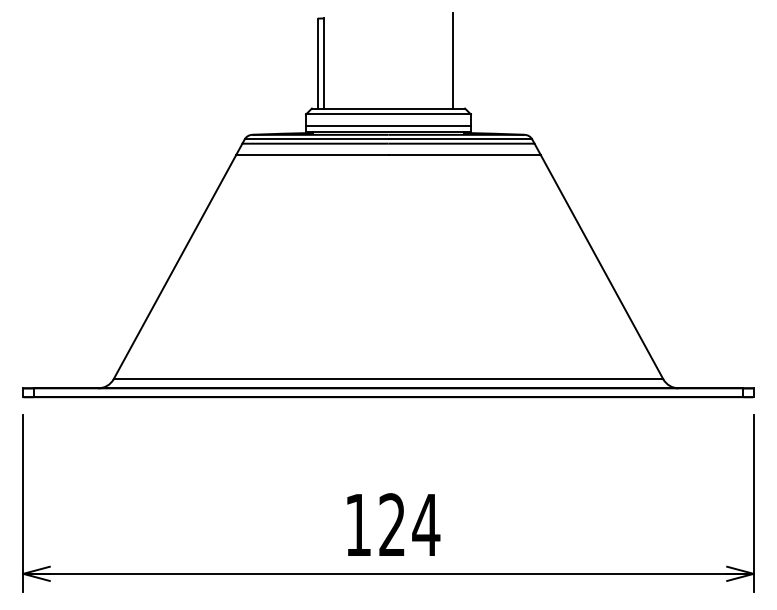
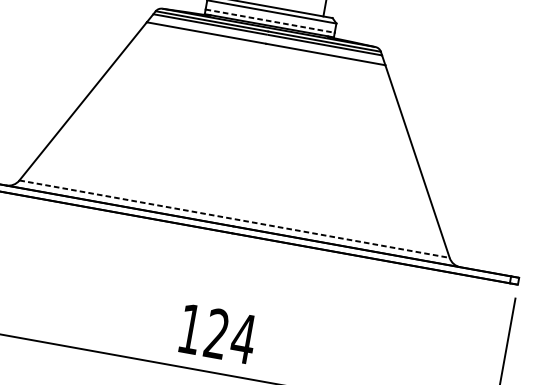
line: (388, 126) -> (270, 21), solid -> dashed
line: (388, 379) -> (234, 219), solid -> dashed

